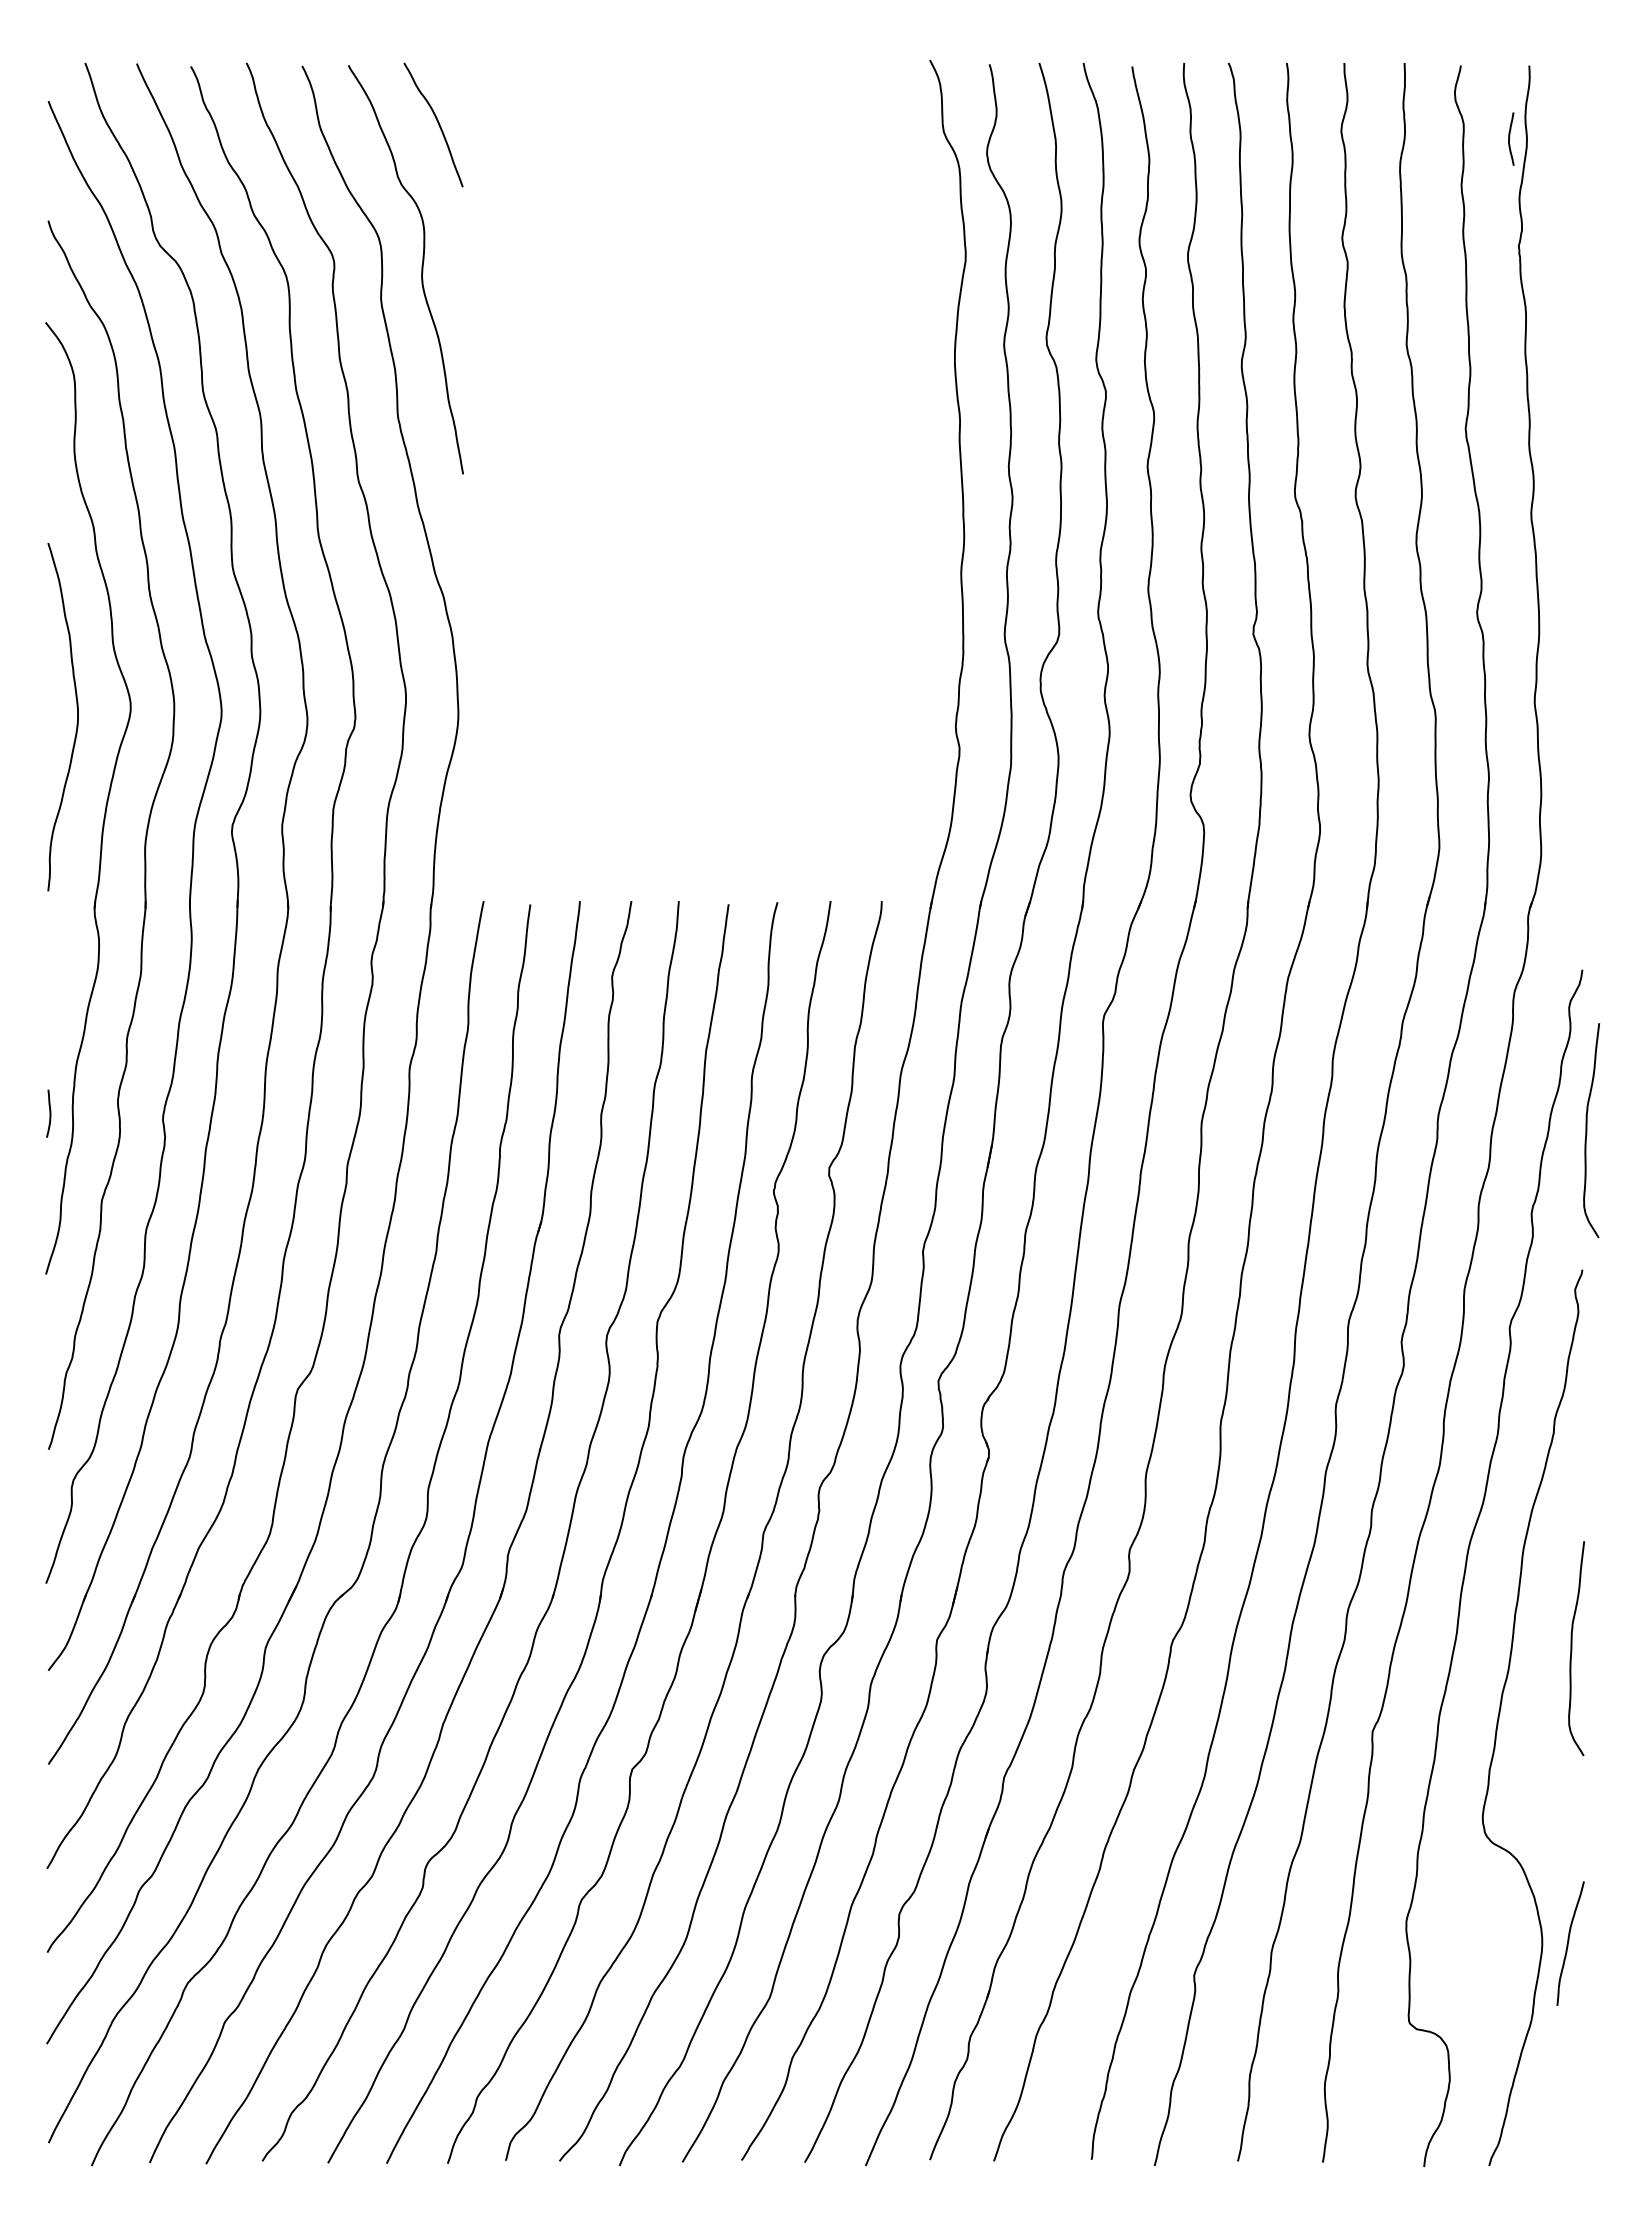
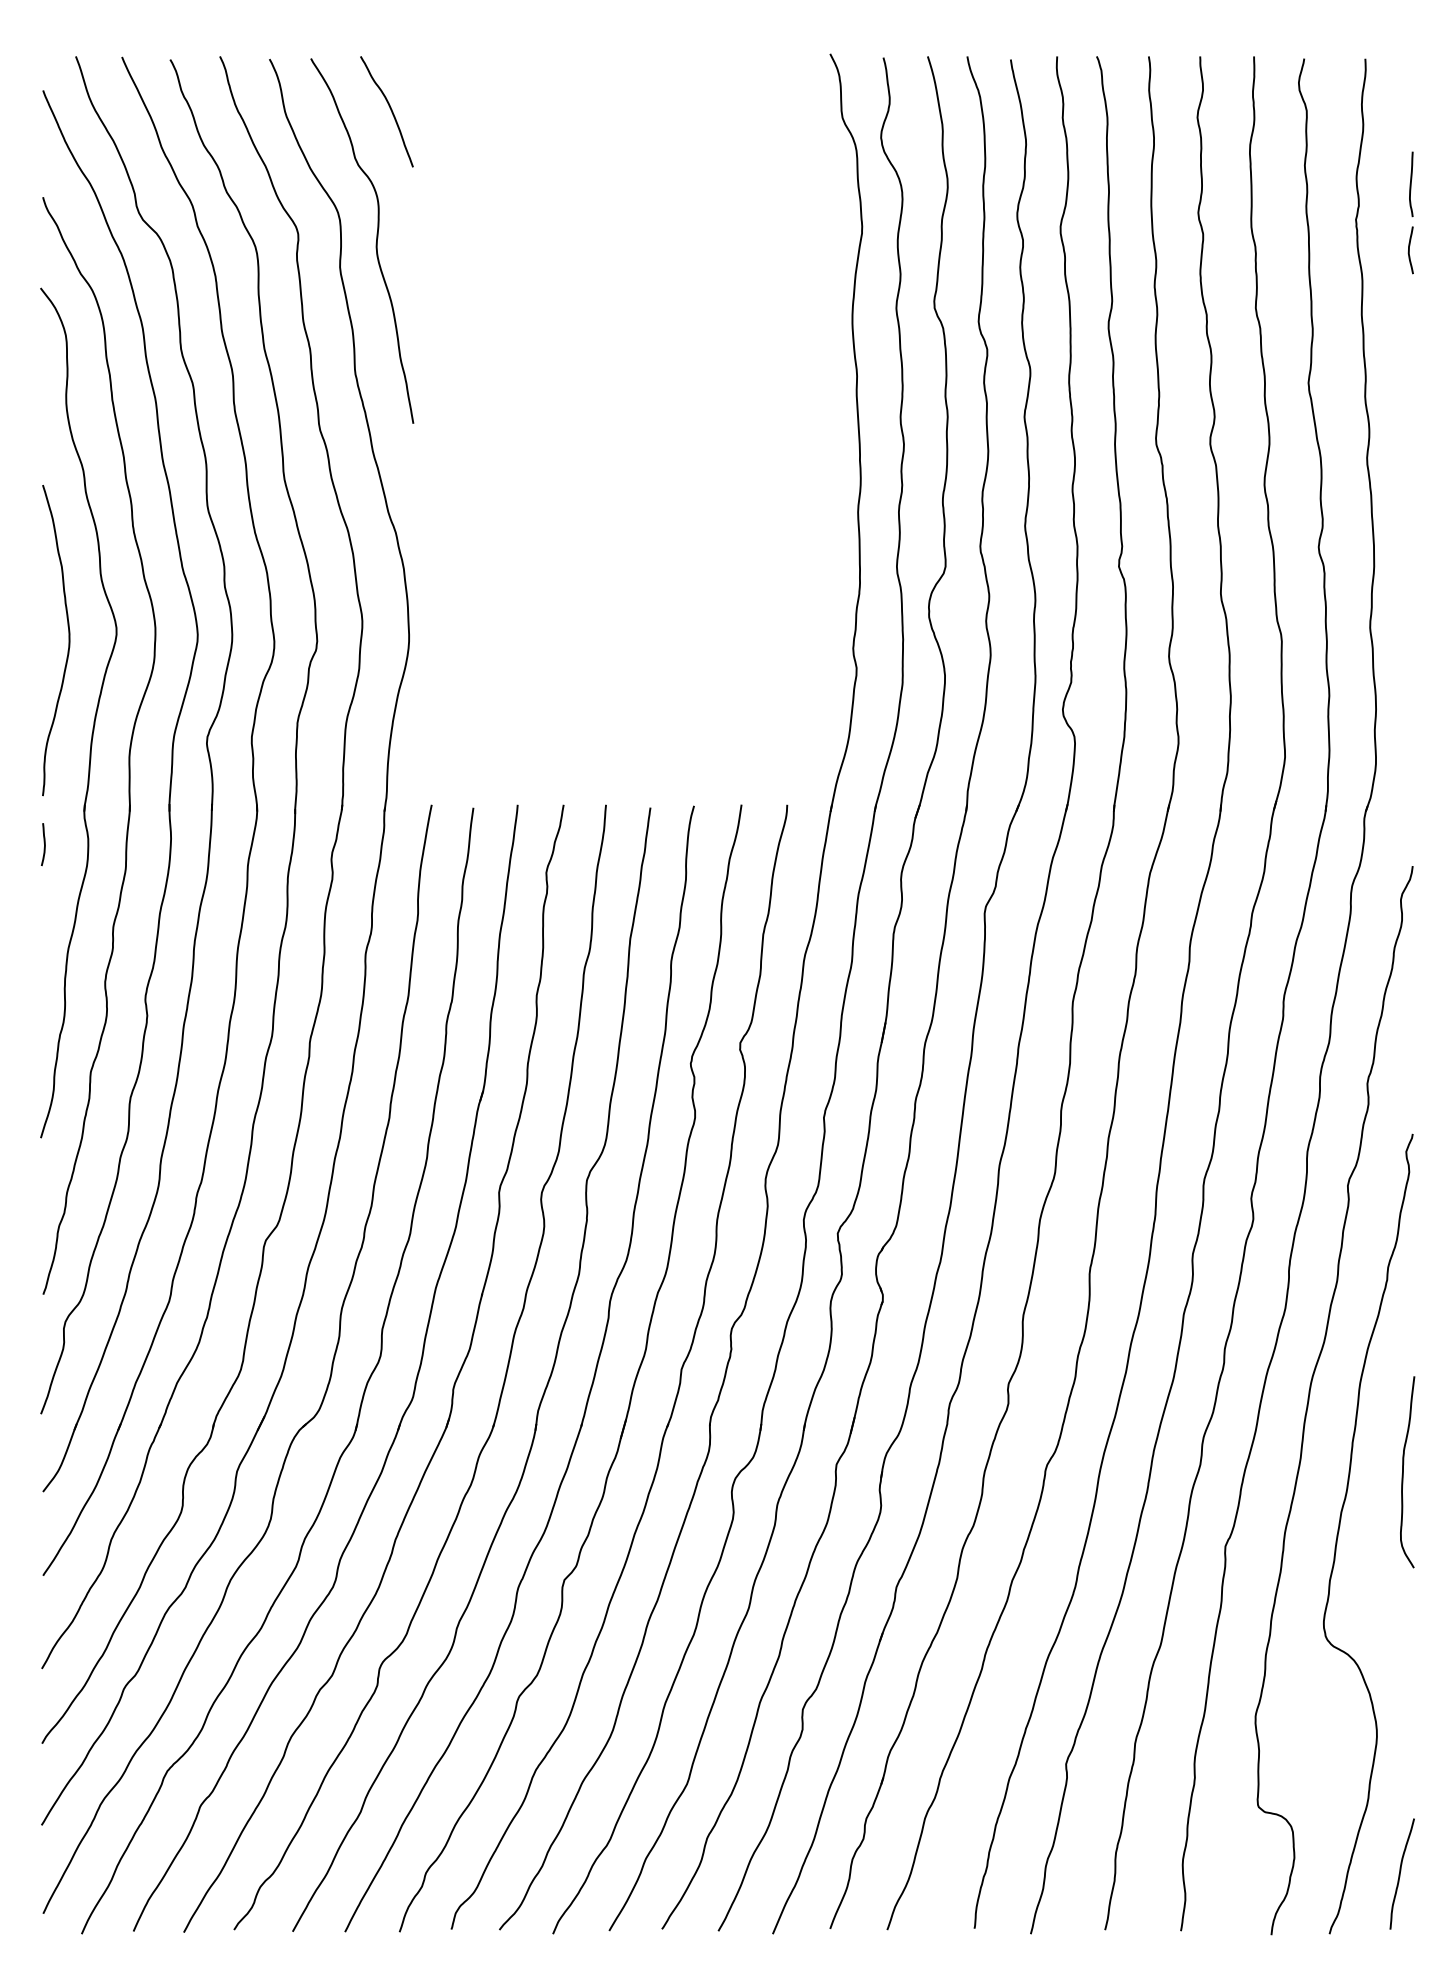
curve: (1509, 138) -> (1409, 249), moved
curve: (1580, 205) -> (1411, 183), added
curve: (49, 1113) -> (44, 844), moved
curve: (1587, 1130) -> (1417, 1009), removed
curve: (1568, 1943) -> (1400, 1873), moved

